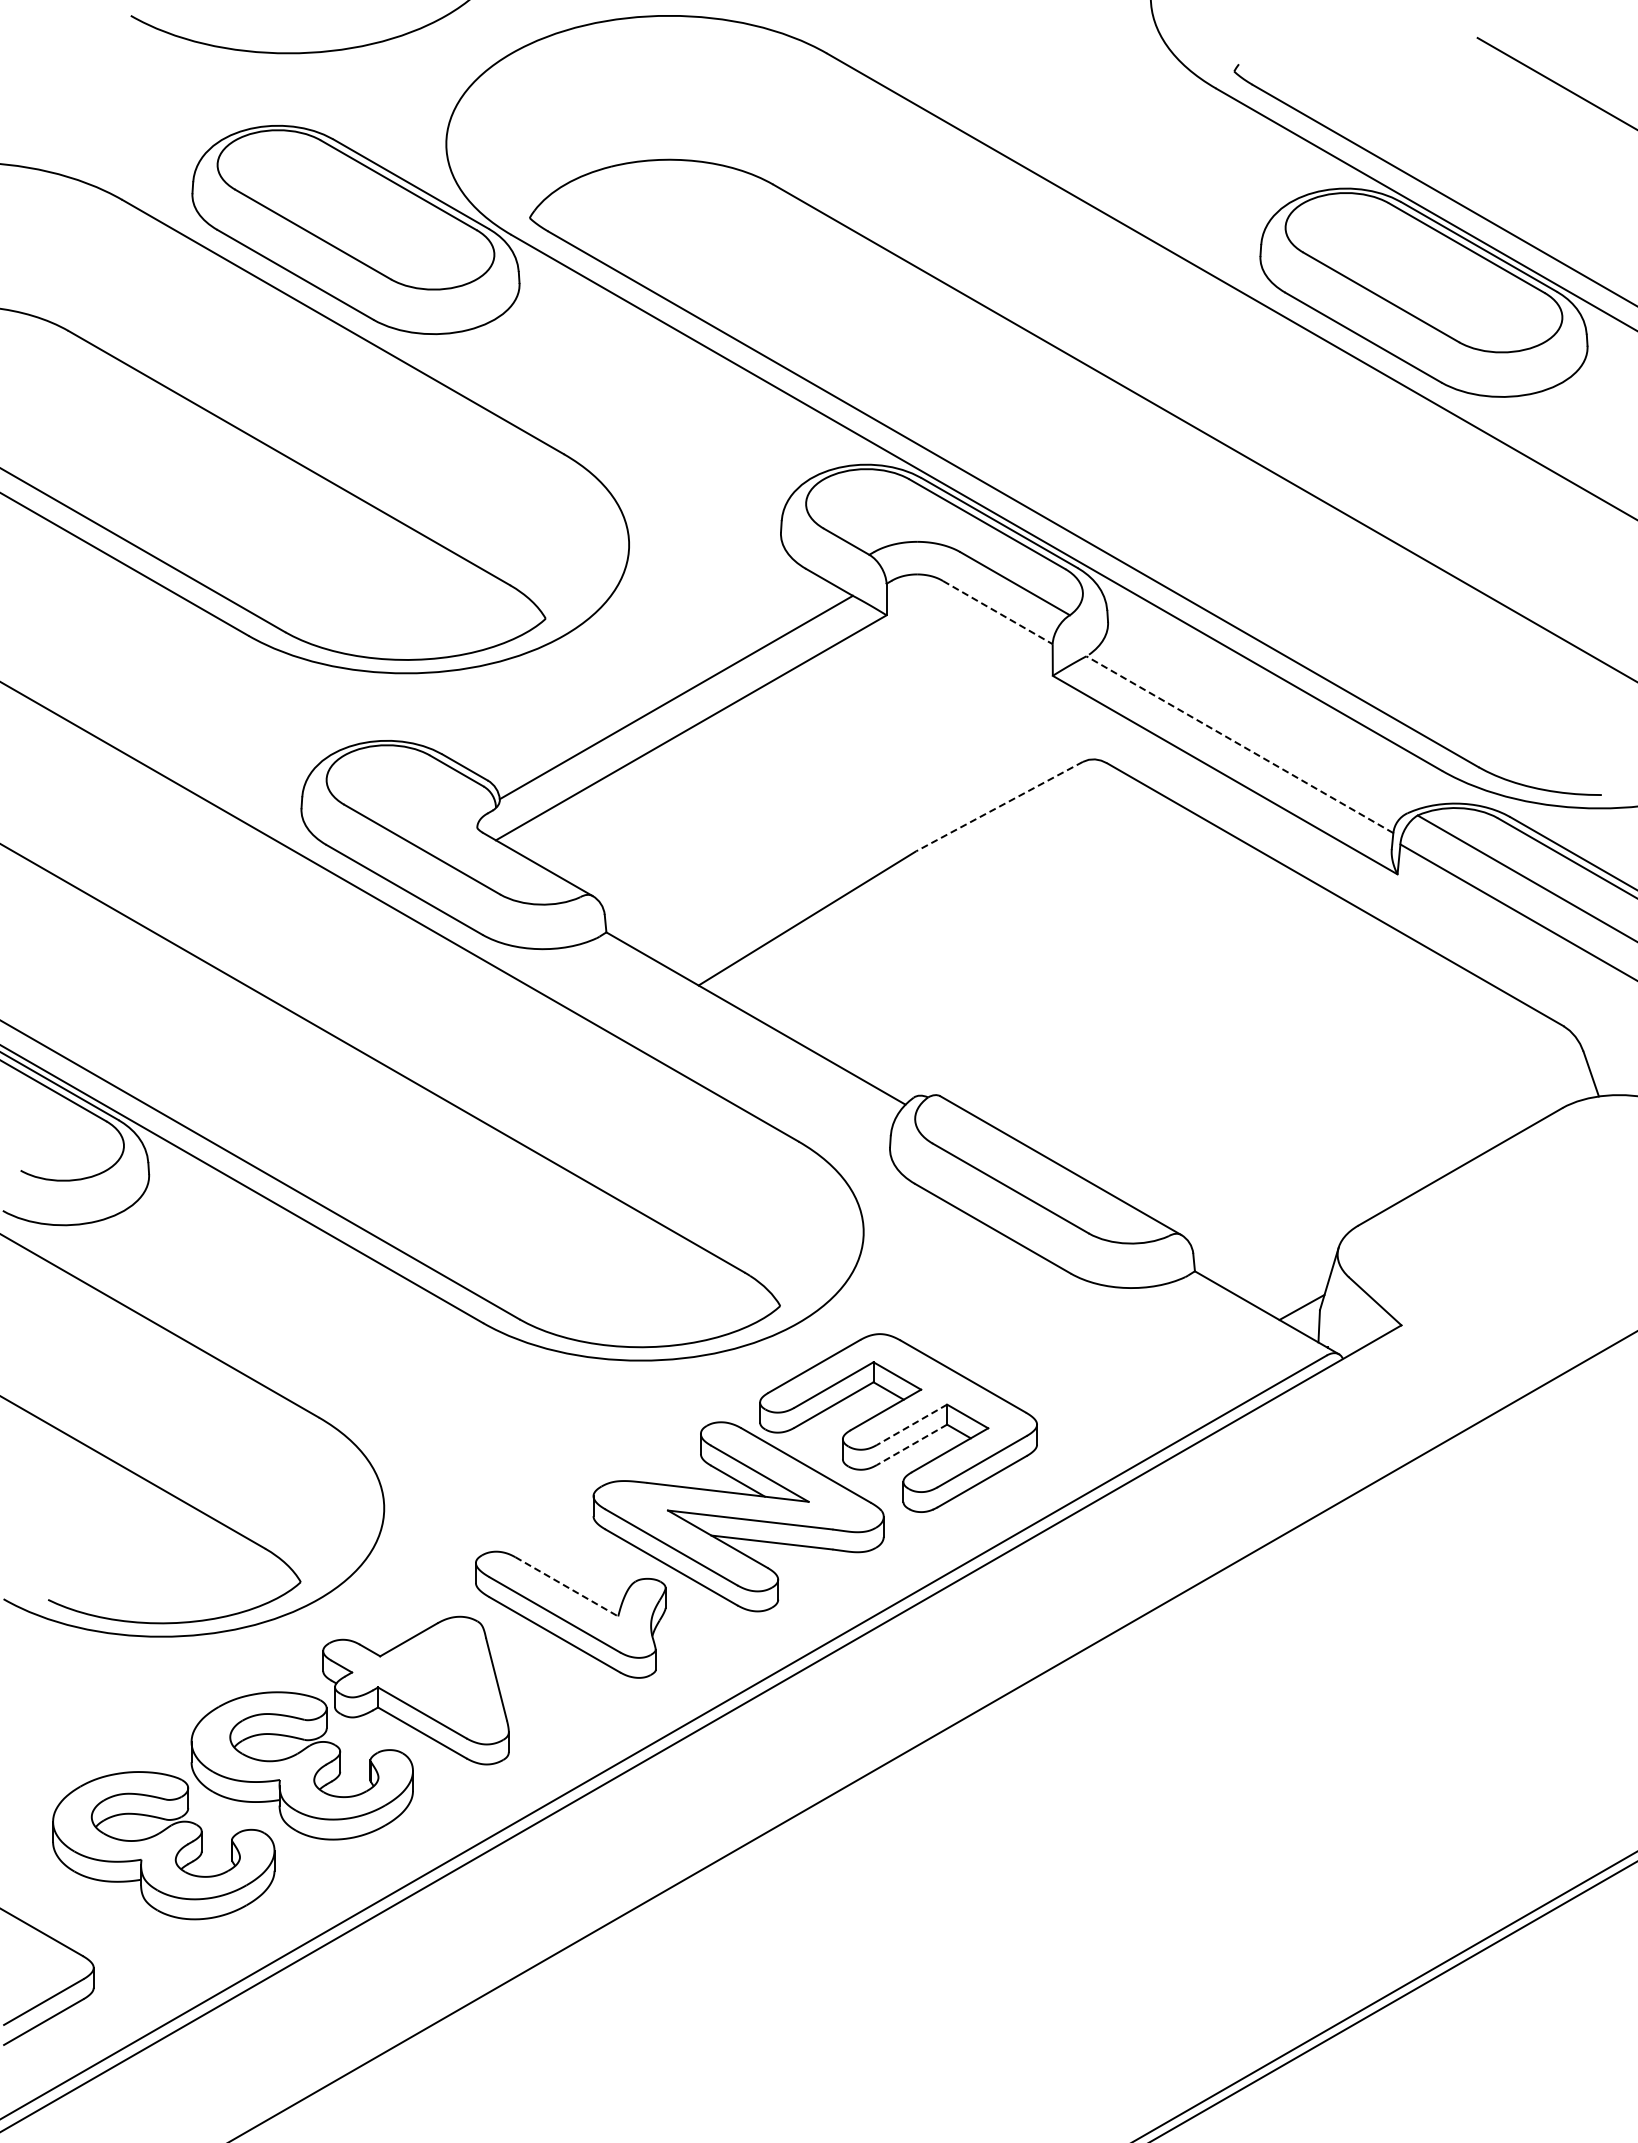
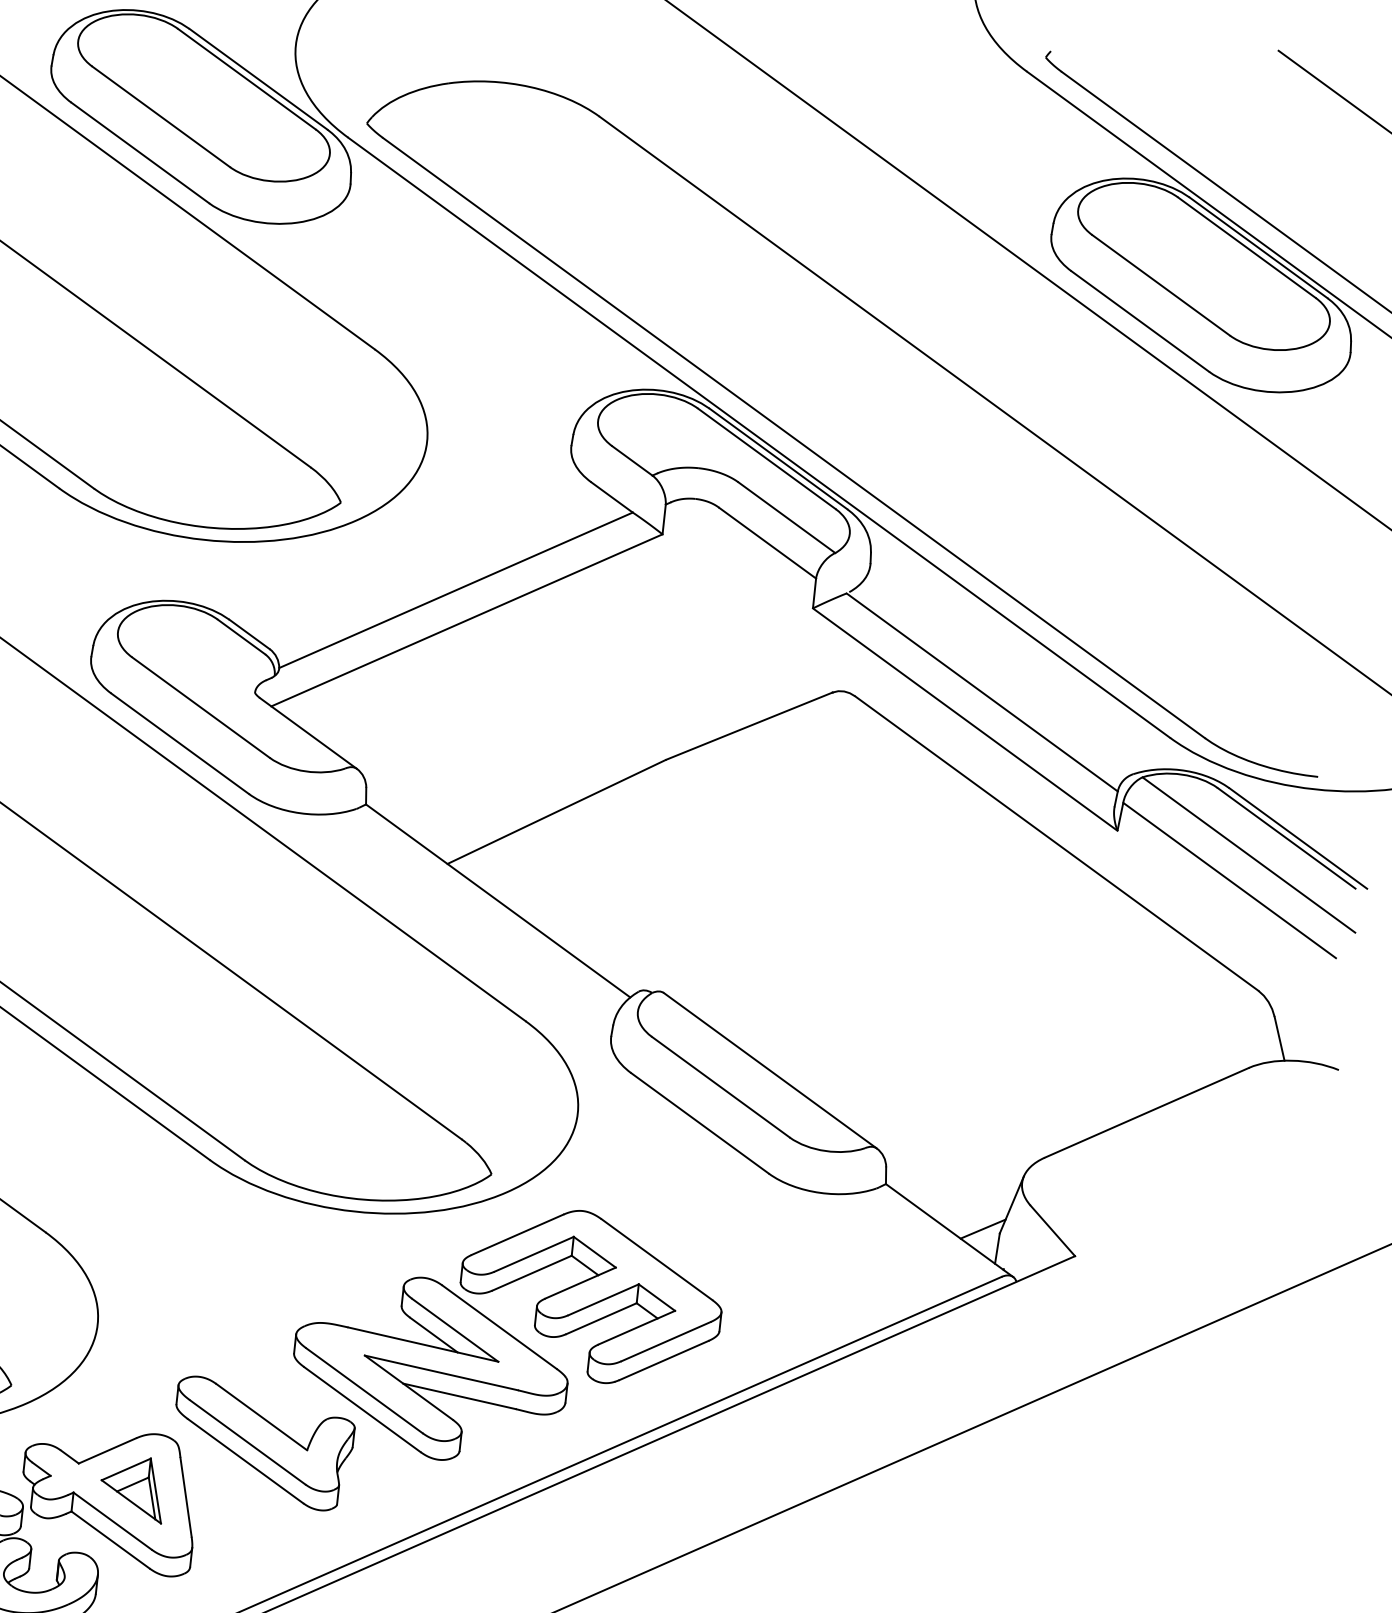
line: (998, 612) -> (768, 543), dashed -> solid
line: (1239, 744) -> (981, 692), dashed -> solid
line: (999, 806) -> (749, 726), dashed -> solid
line: (911, 1424) -> (603, 1299), dashed -> solid
line: (911, 1444) -> (601, 1318), dashed -> solid
line: (567, 1587) -> (262, 1417), dashed -> solid
part: (439, 1675) -> (132, 1487), added

